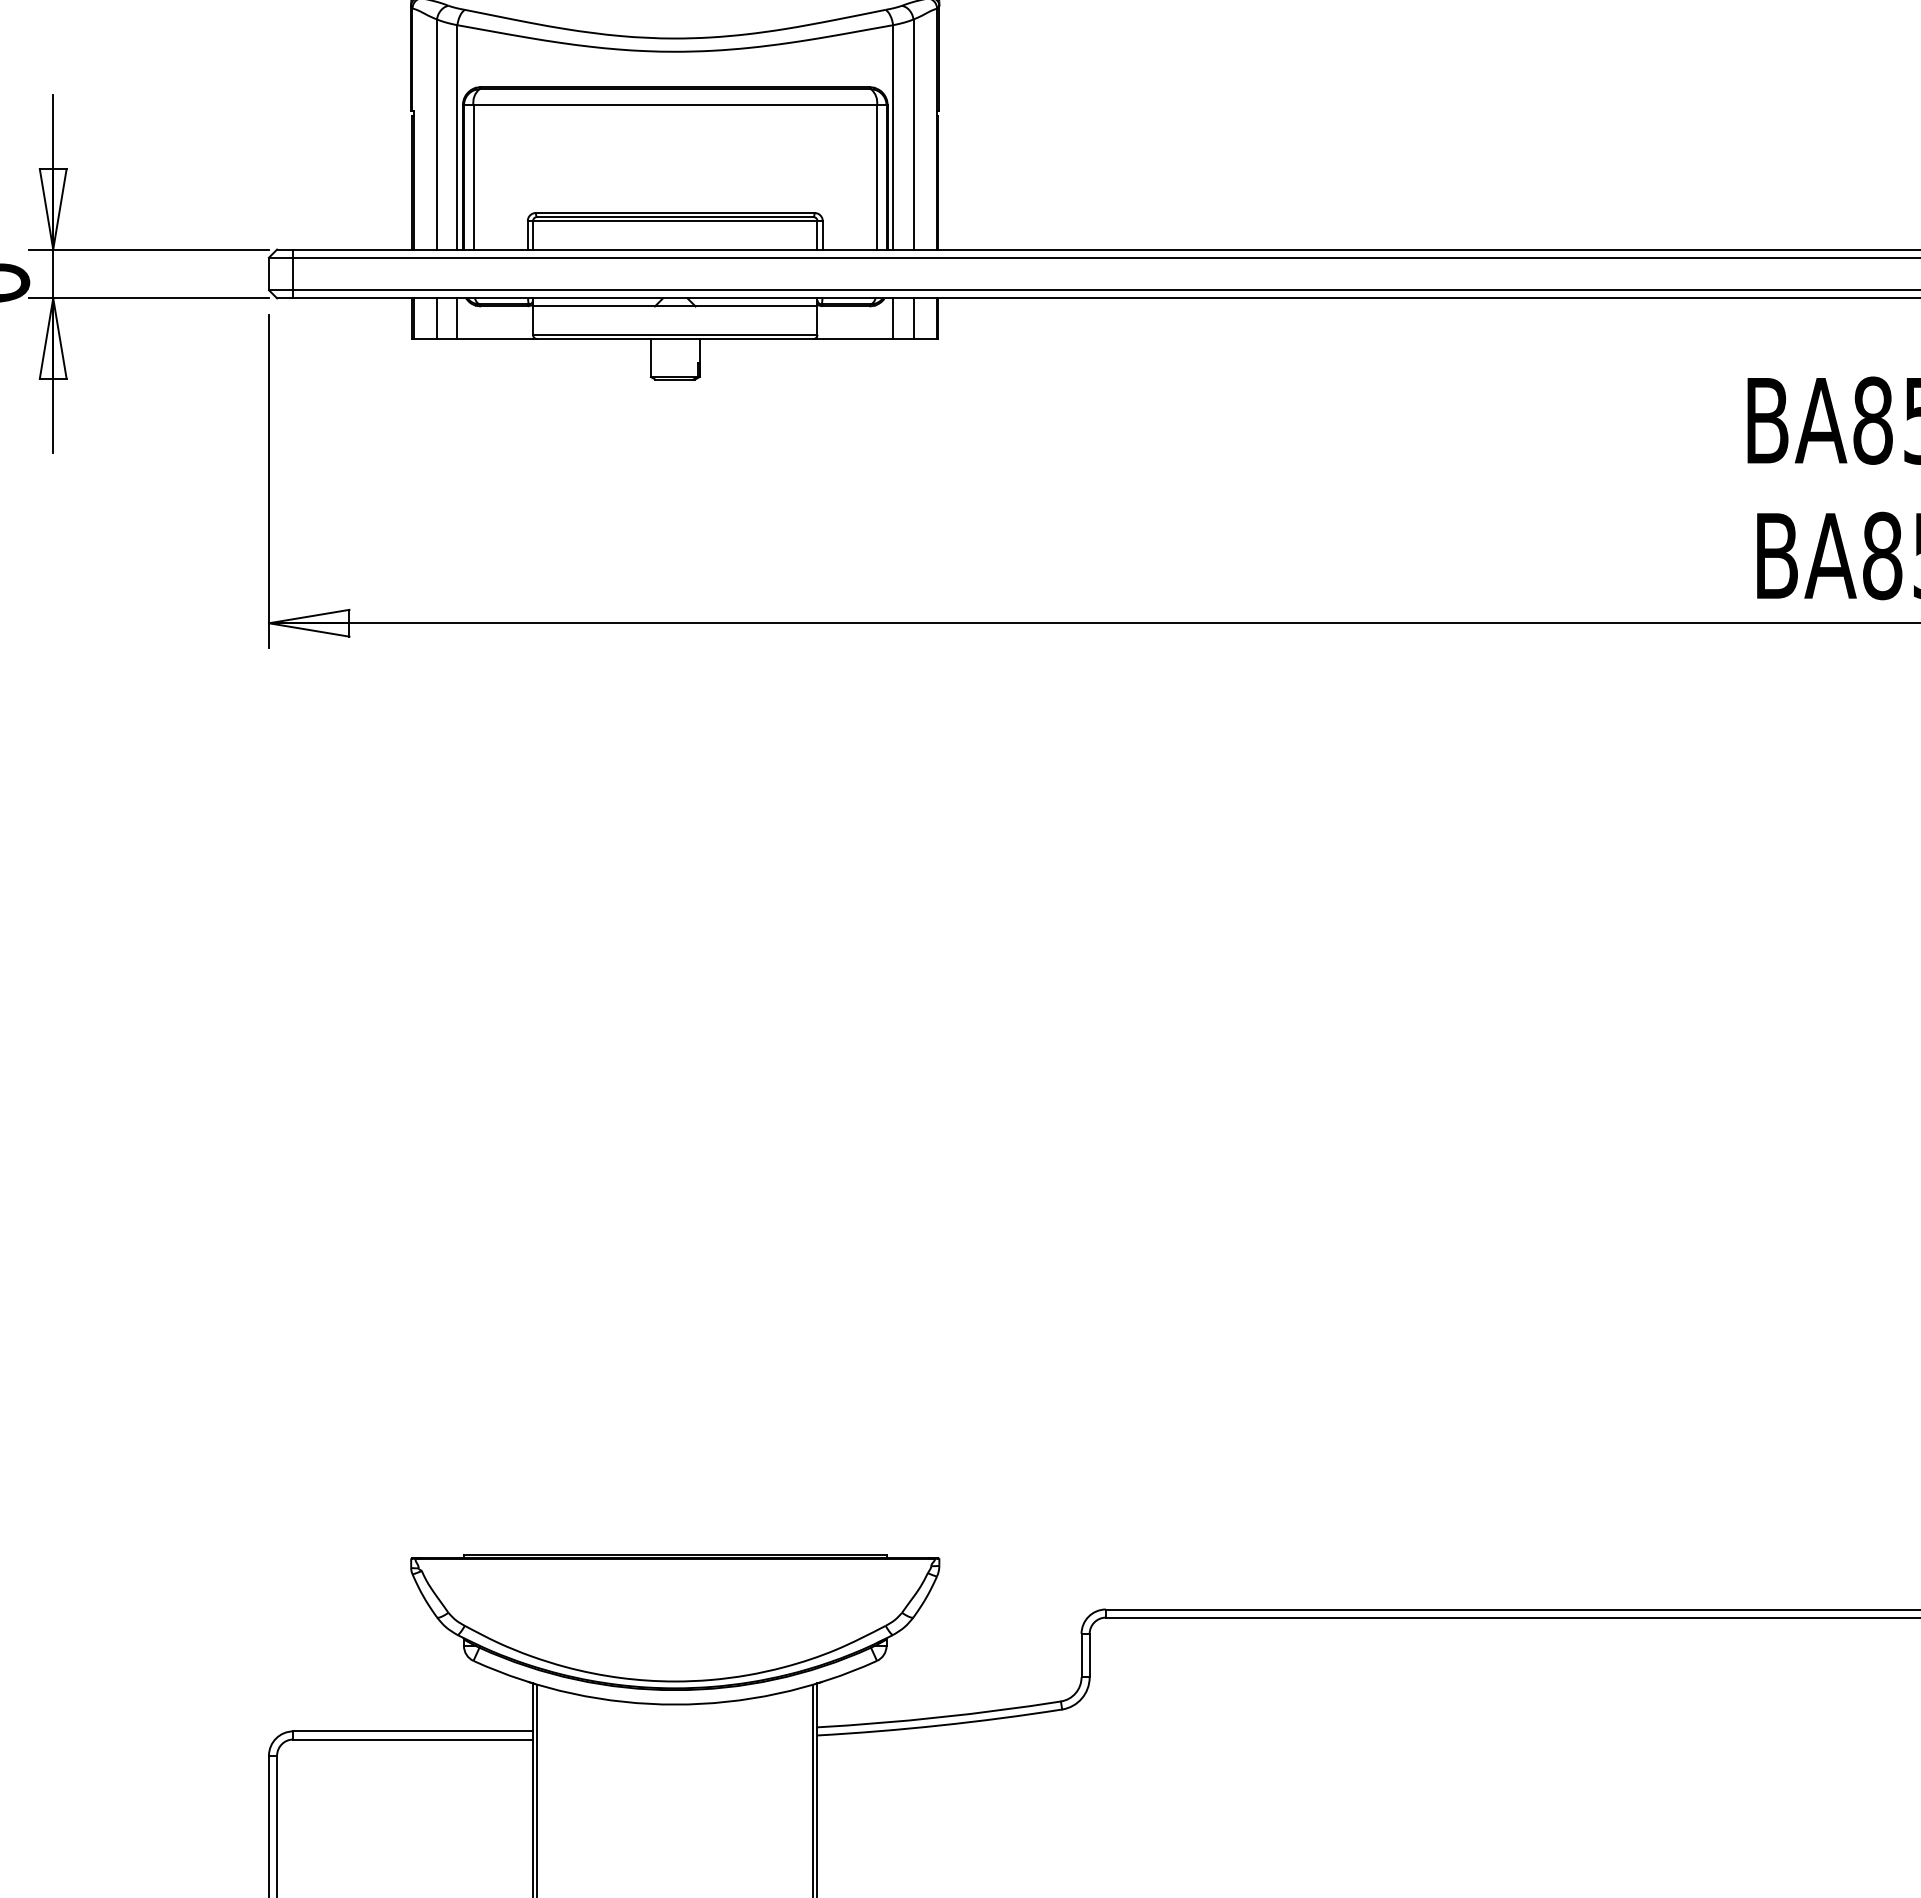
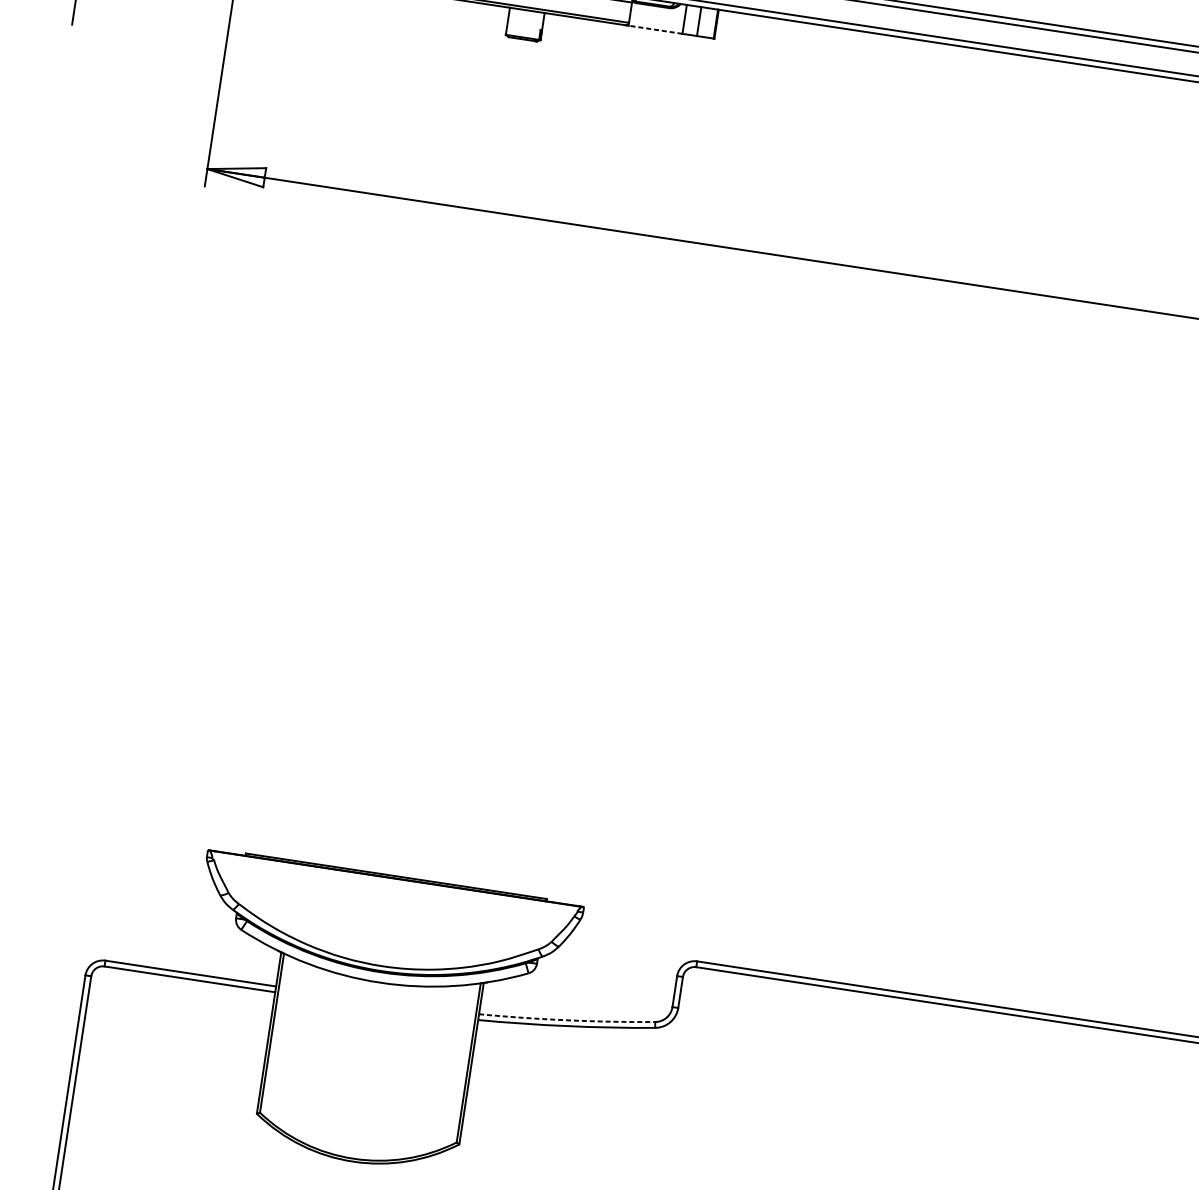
line: (855, 338) -> (655, 29), solid -> dashed
arc: (939, 1717) -> (567, 1020), solid -> dashed

